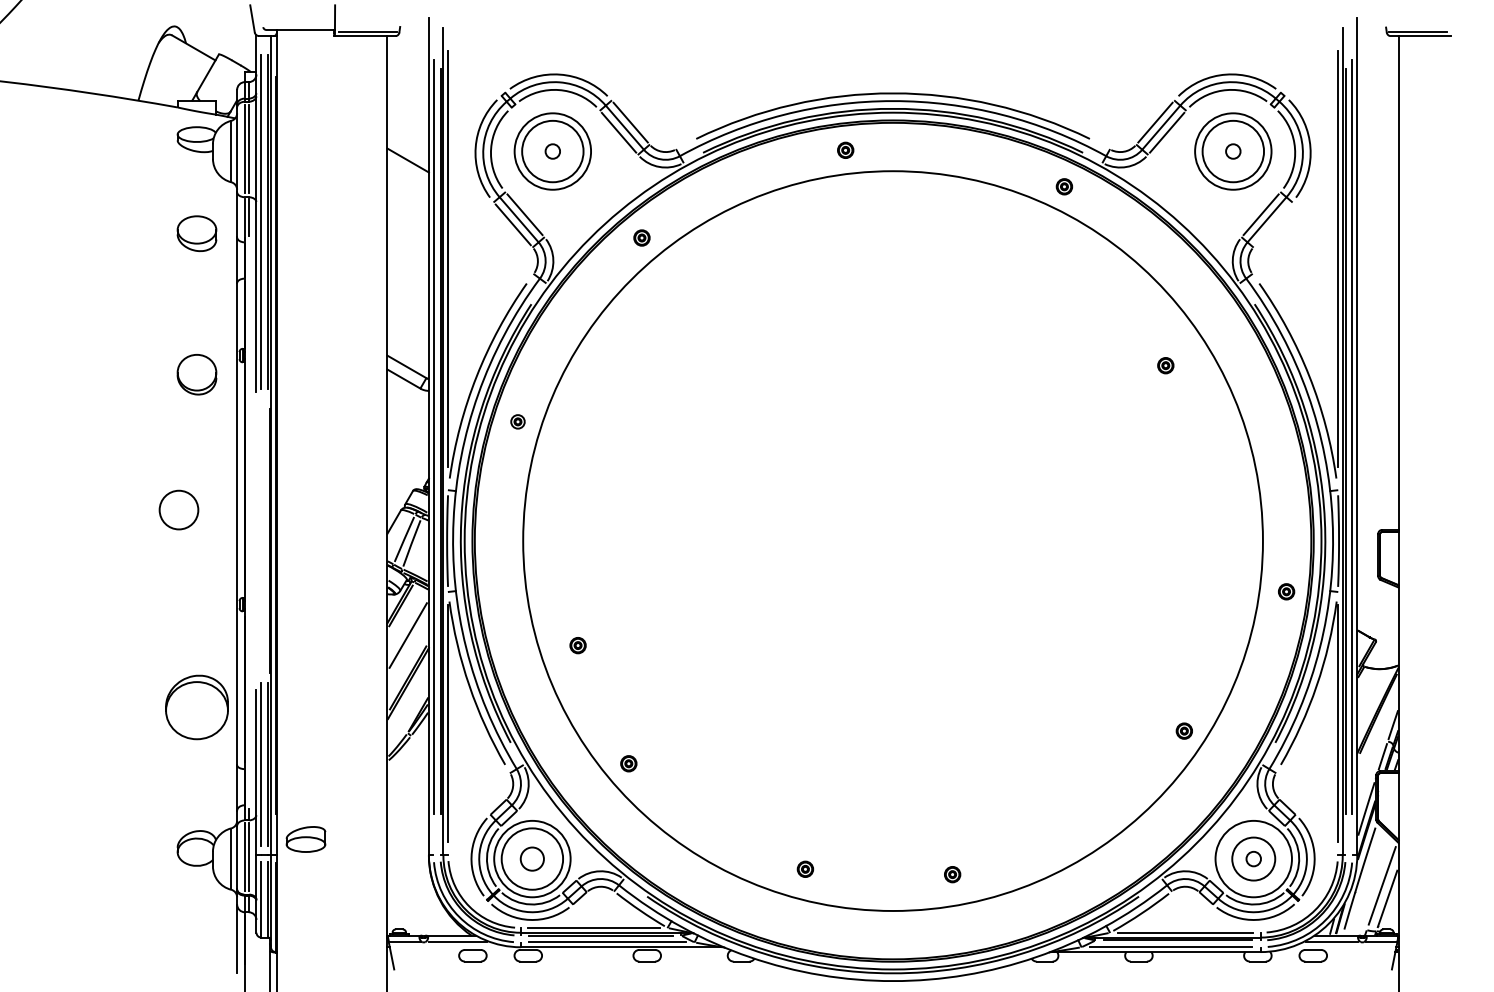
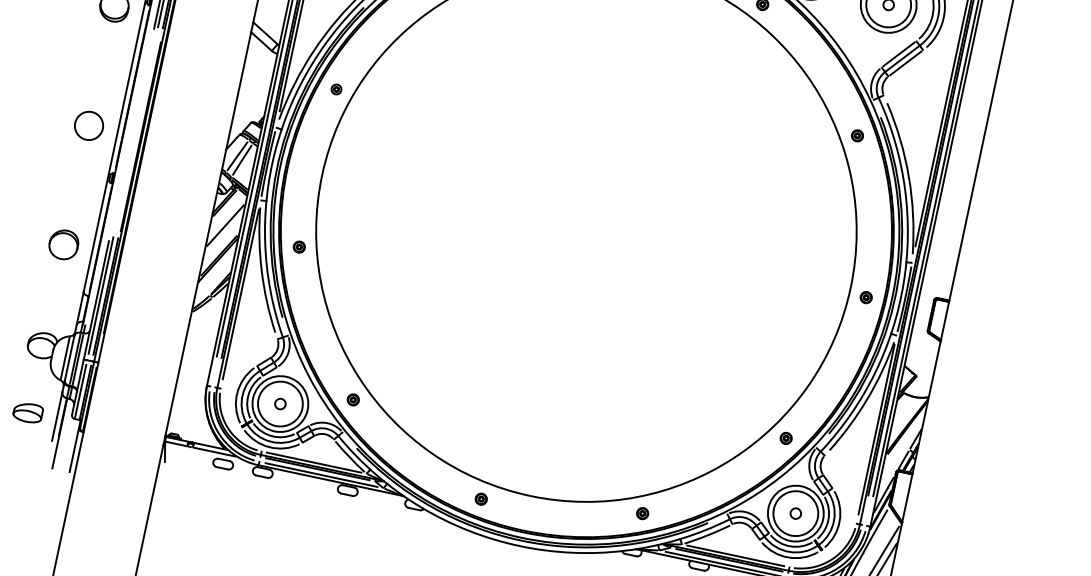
line: (1272, 224) -> (905, 63), added
part: (1165, 365) -> (857, 135), moved
circle: (178, 509) -> (88, 125), moved
part: (1286, 591) -> (866, 297), moved
part: (577, 645) -> (298, 247), moved
part: (196, 707) -> (63, 244), size x0.62
part: (1183, 730) -> (785, 437), moved
part: (628, 763) -> (353, 399), moved
part: (305, 839) -> (27, 412), moved
circle: (532, 858) -> (280, 403), size x0.62
circle: (1253, 858) -> (795, 513), size x1.43
part: (805, 868) -> (481, 498), moved
part: (952, 874) -> (642, 513), moved

